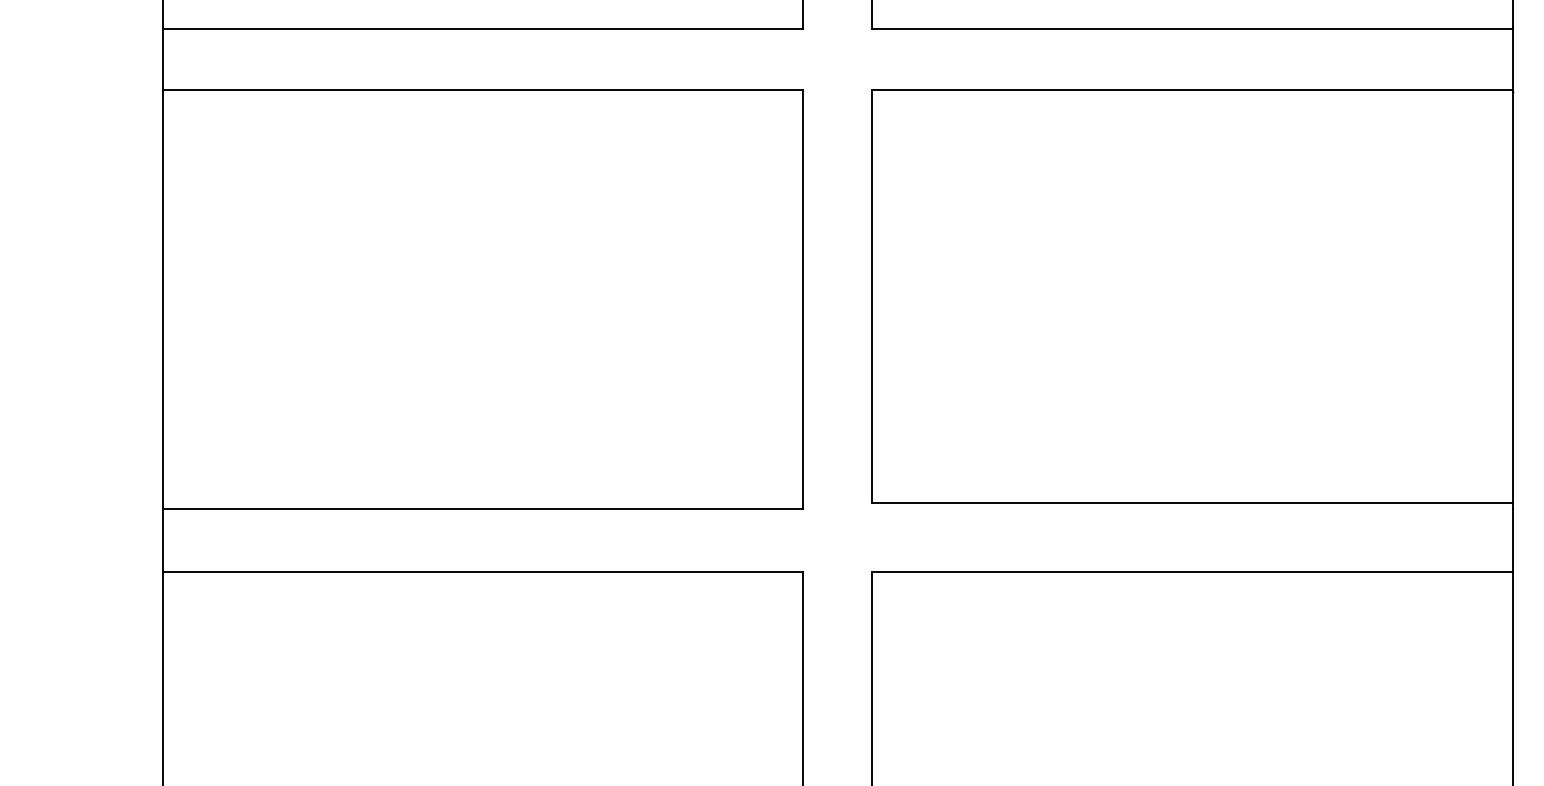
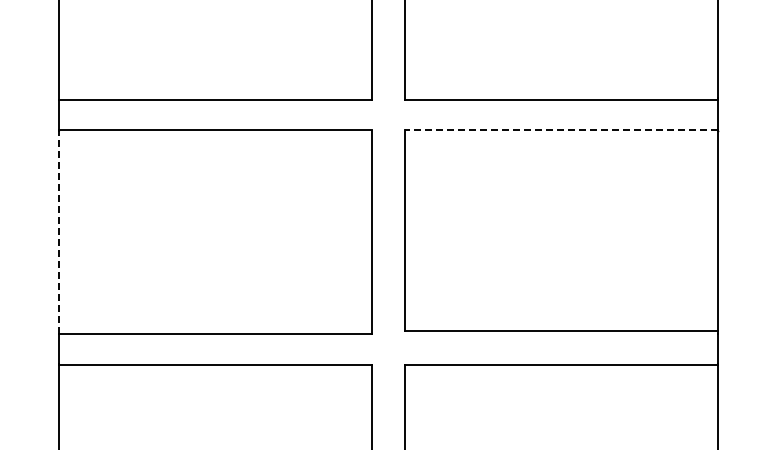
line: (1192, 90) -> (561, 129), solid -> dashed
line: (163, 301) -> (59, 232), solid -> dashed

